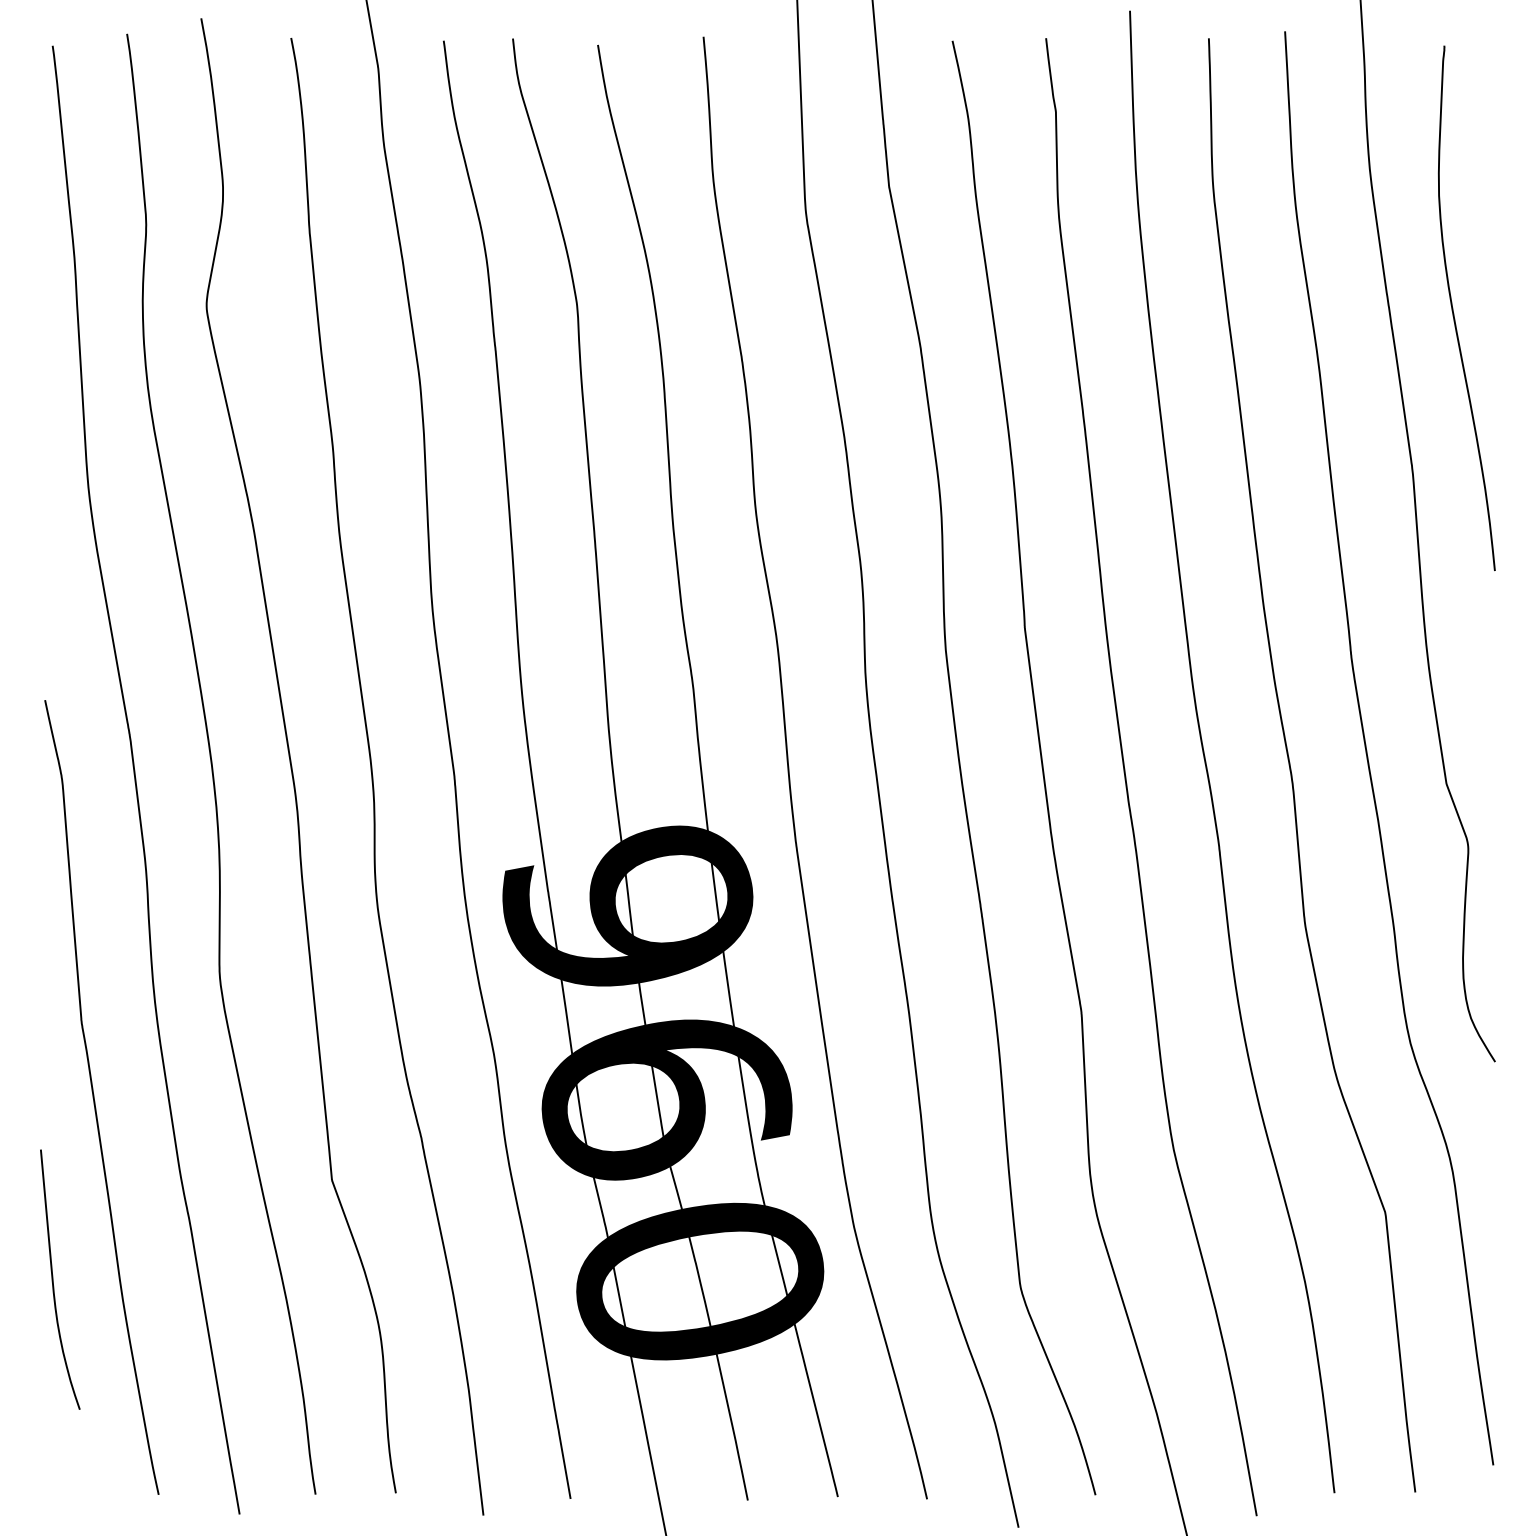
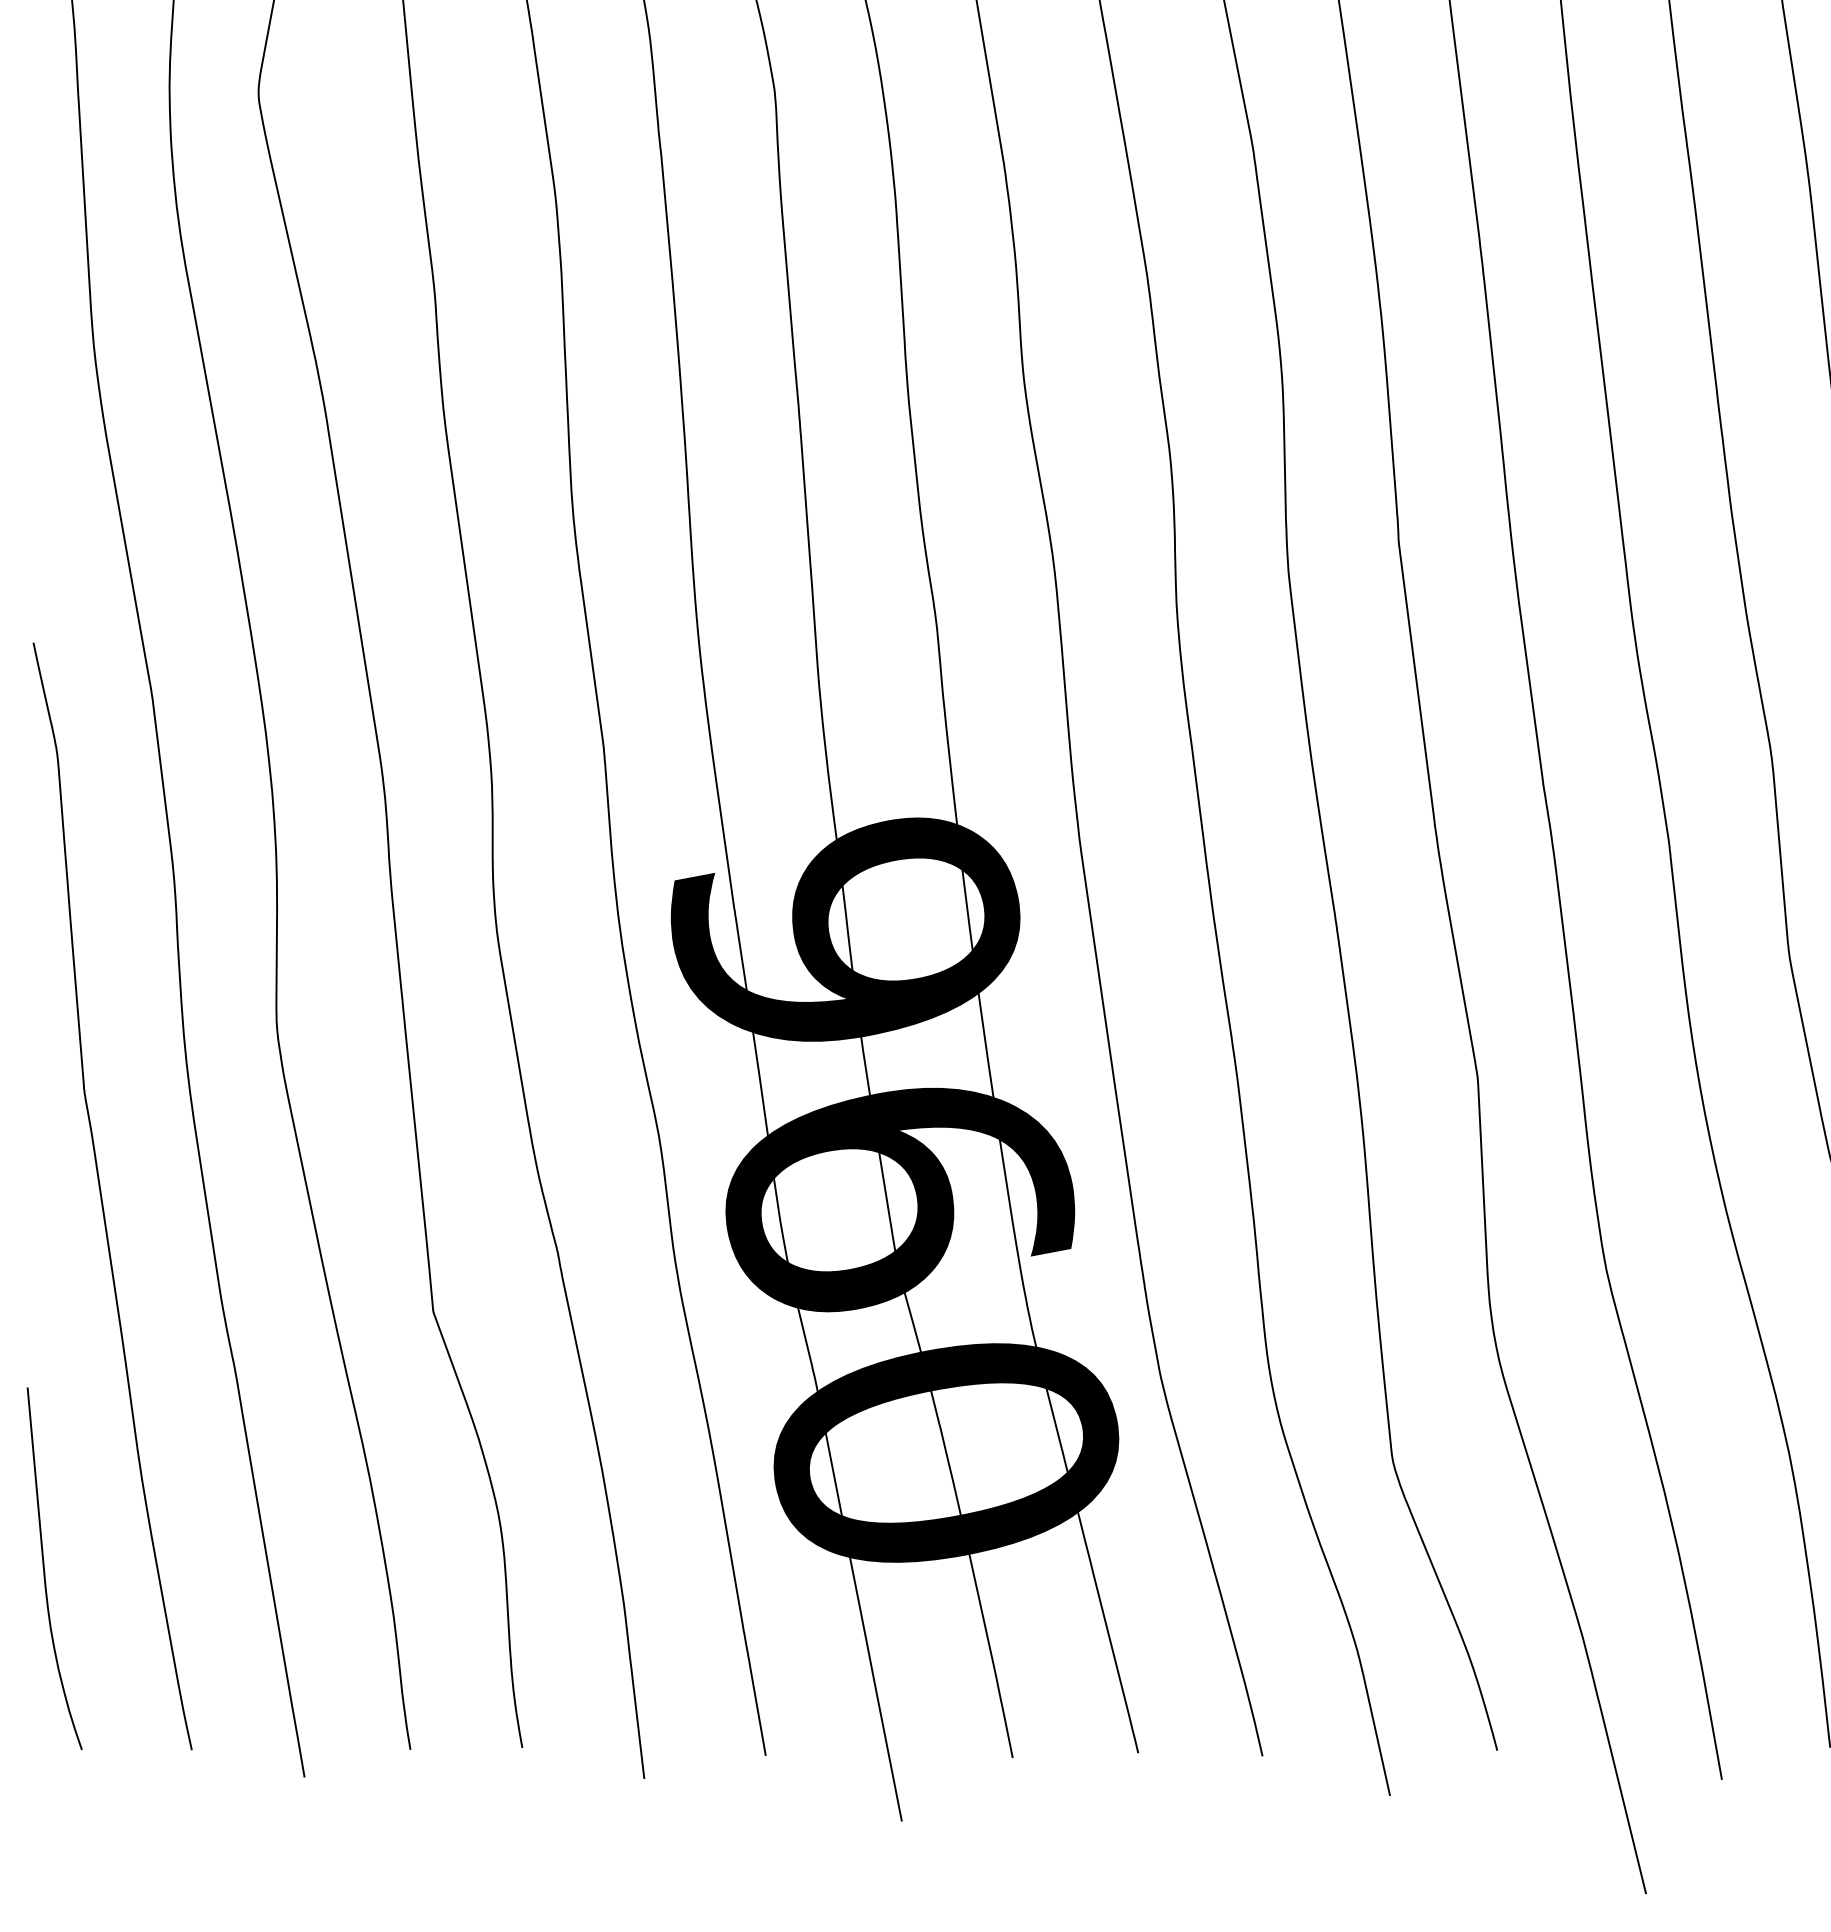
curve: (53, 1279) -> (45, 1568), moved

